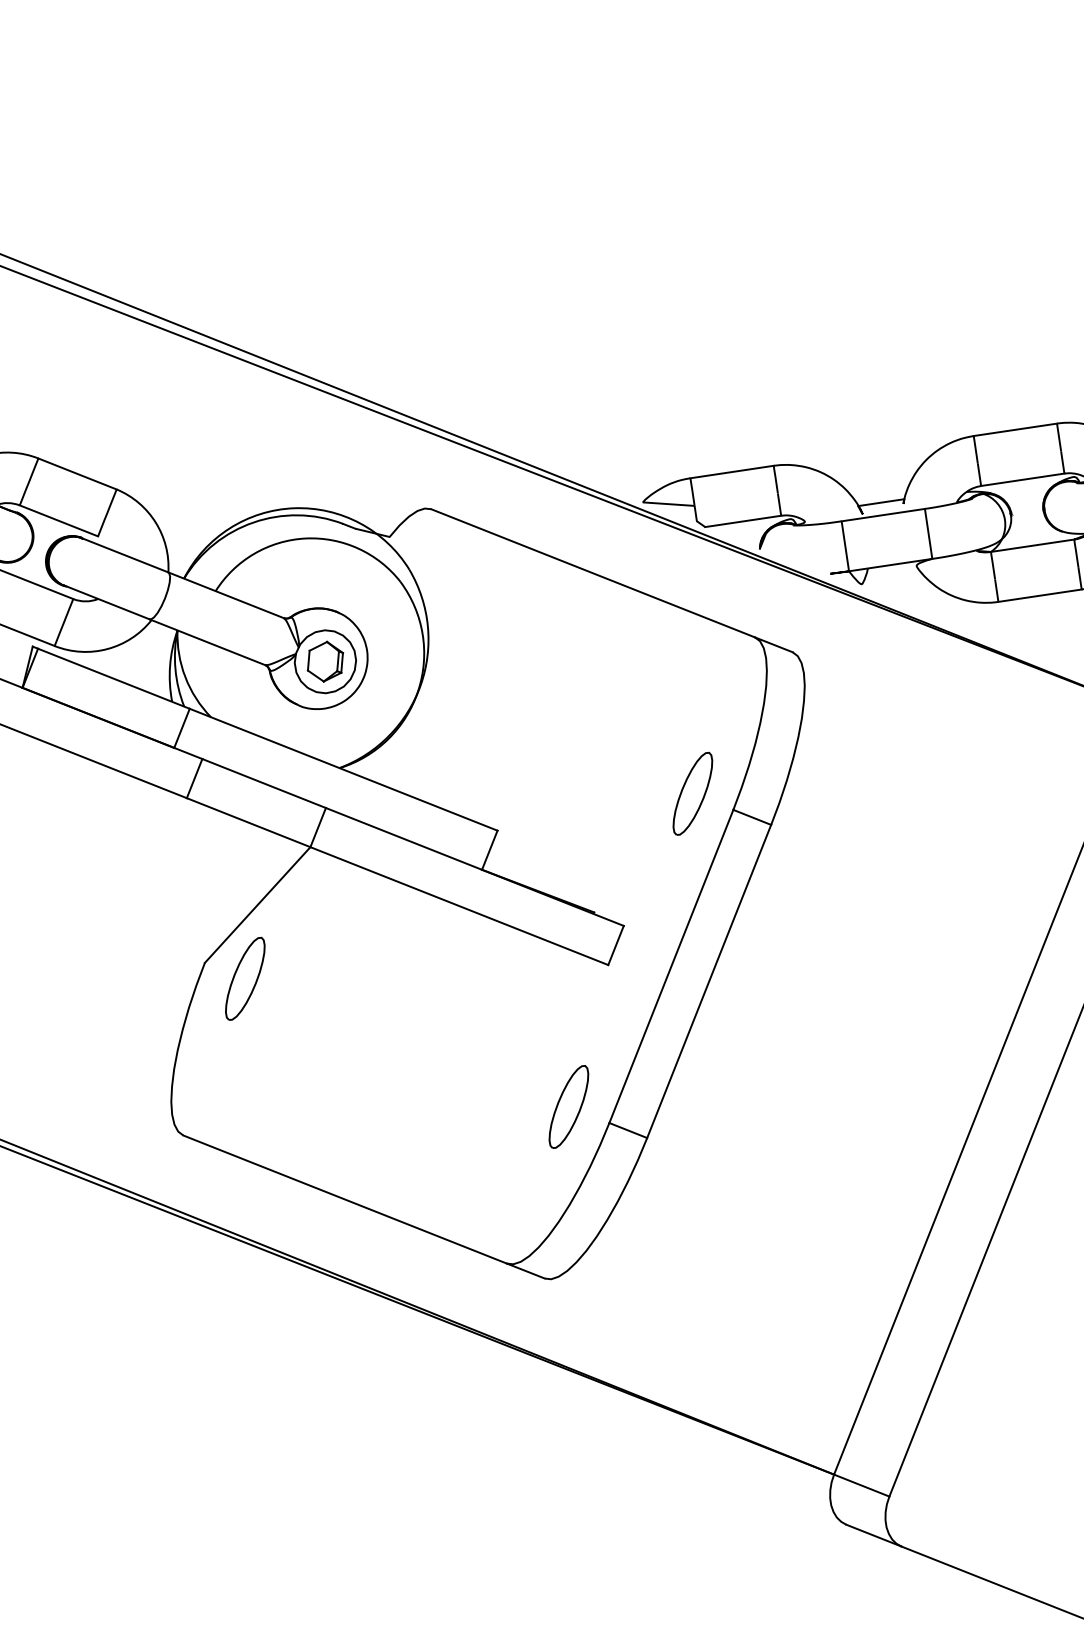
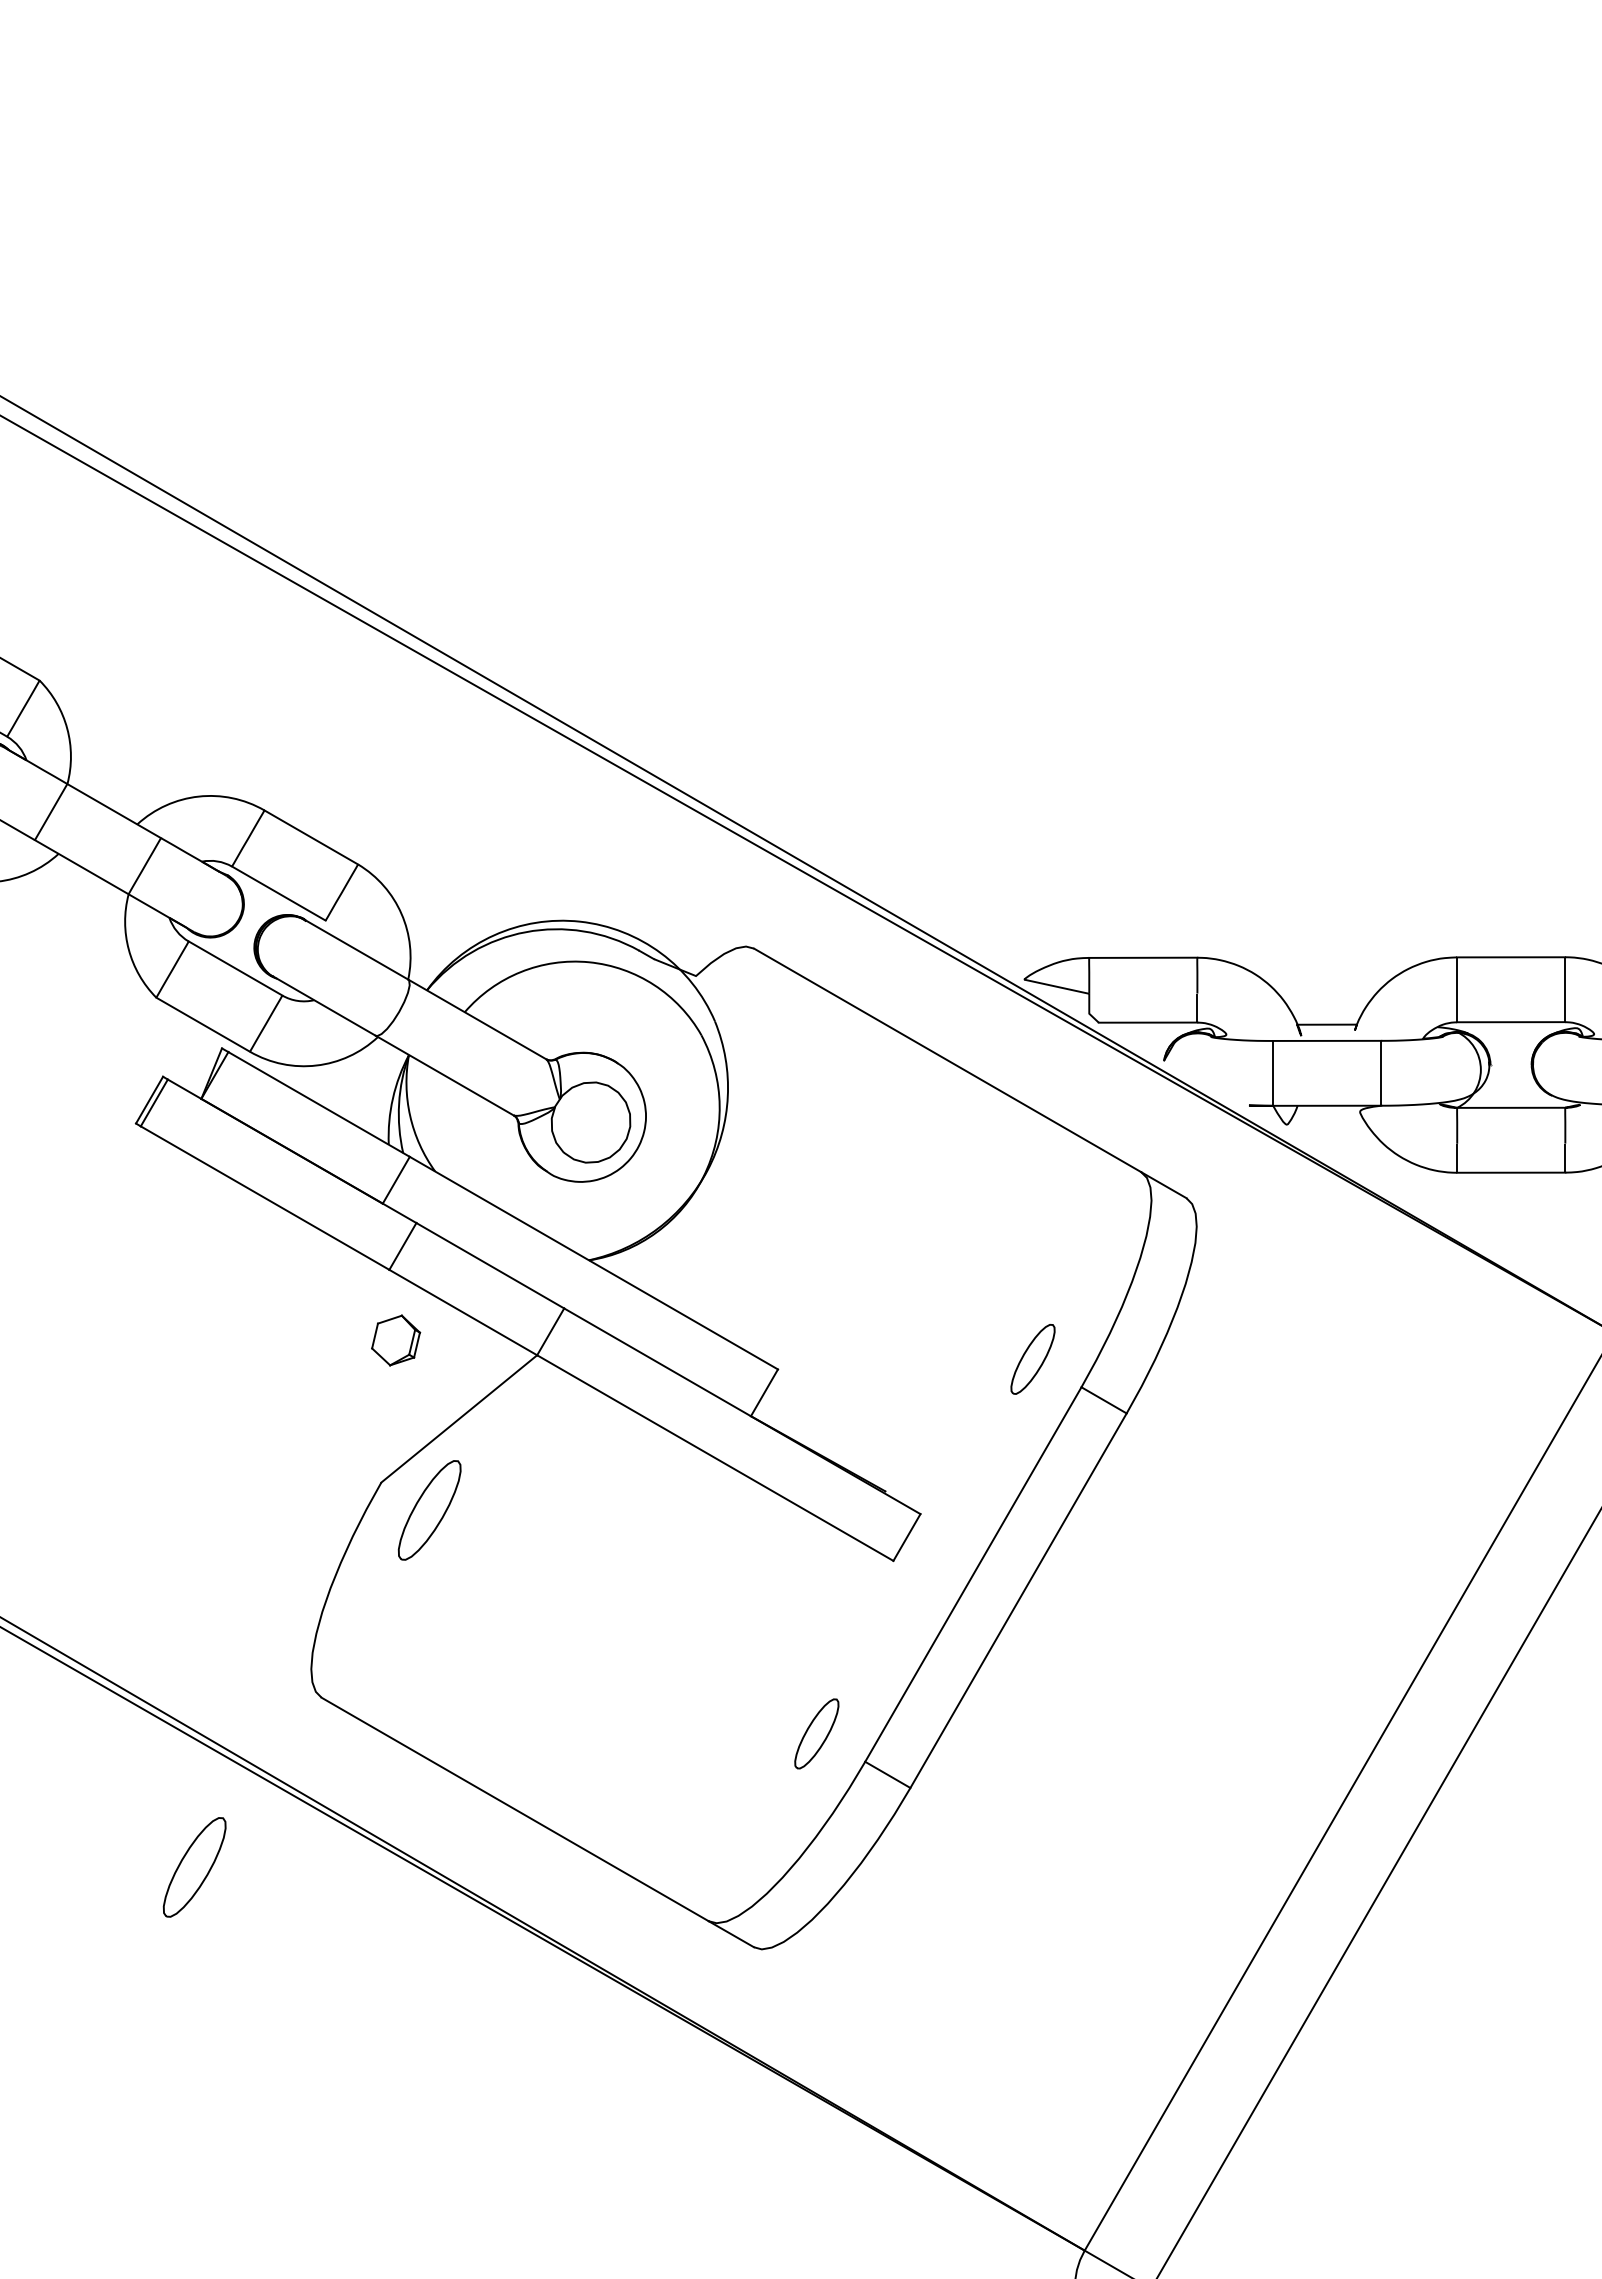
part: (325, 661) -> (396, 1340), moved
part: (692, 794) -> (1032, 1359), size x0.7
part: (568, 1106) -> (816, 1733), size x0.7
part: (104, 1280) -> (194, 1867), added

